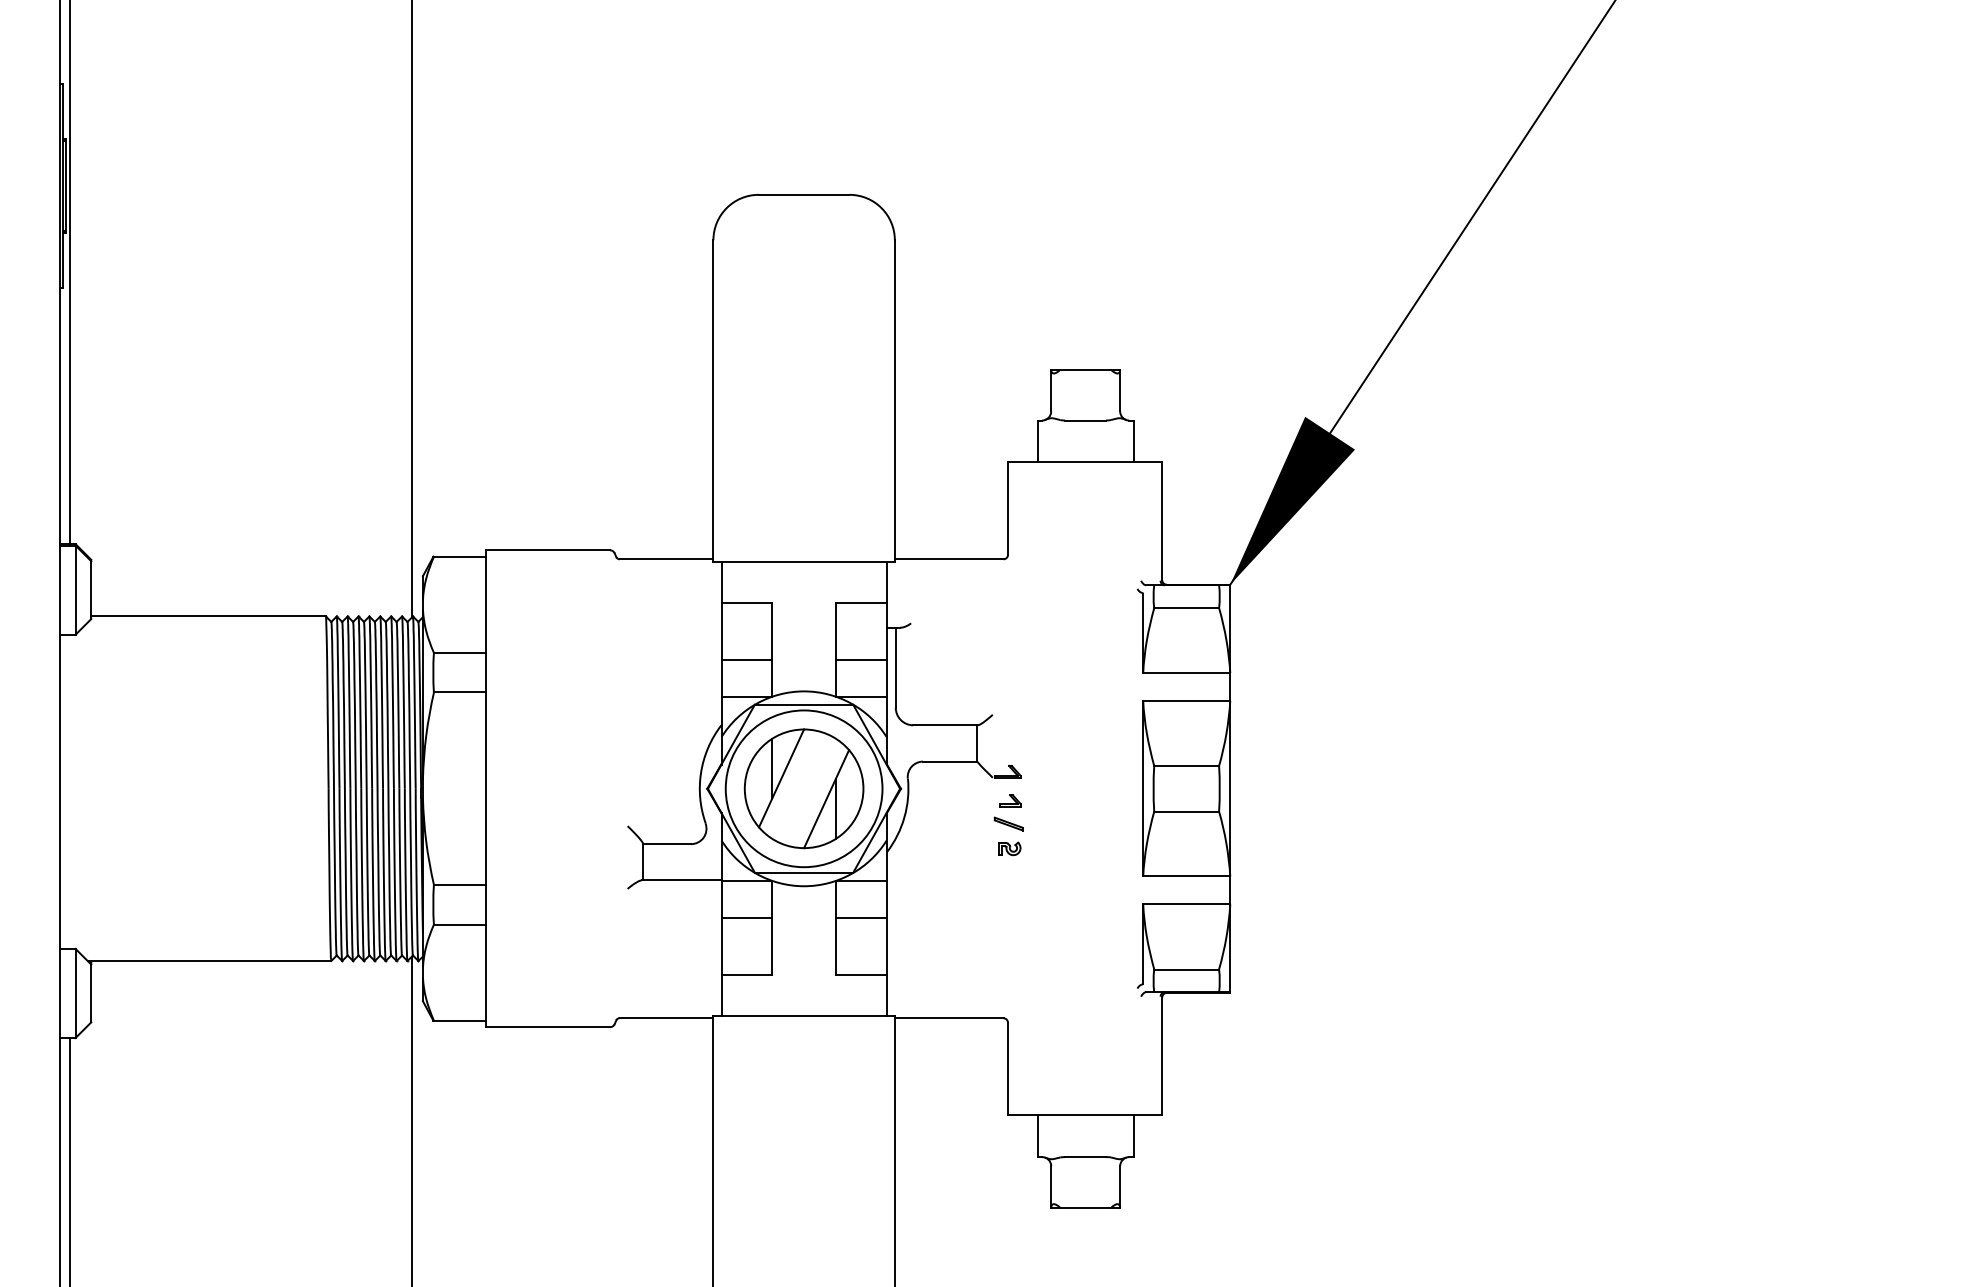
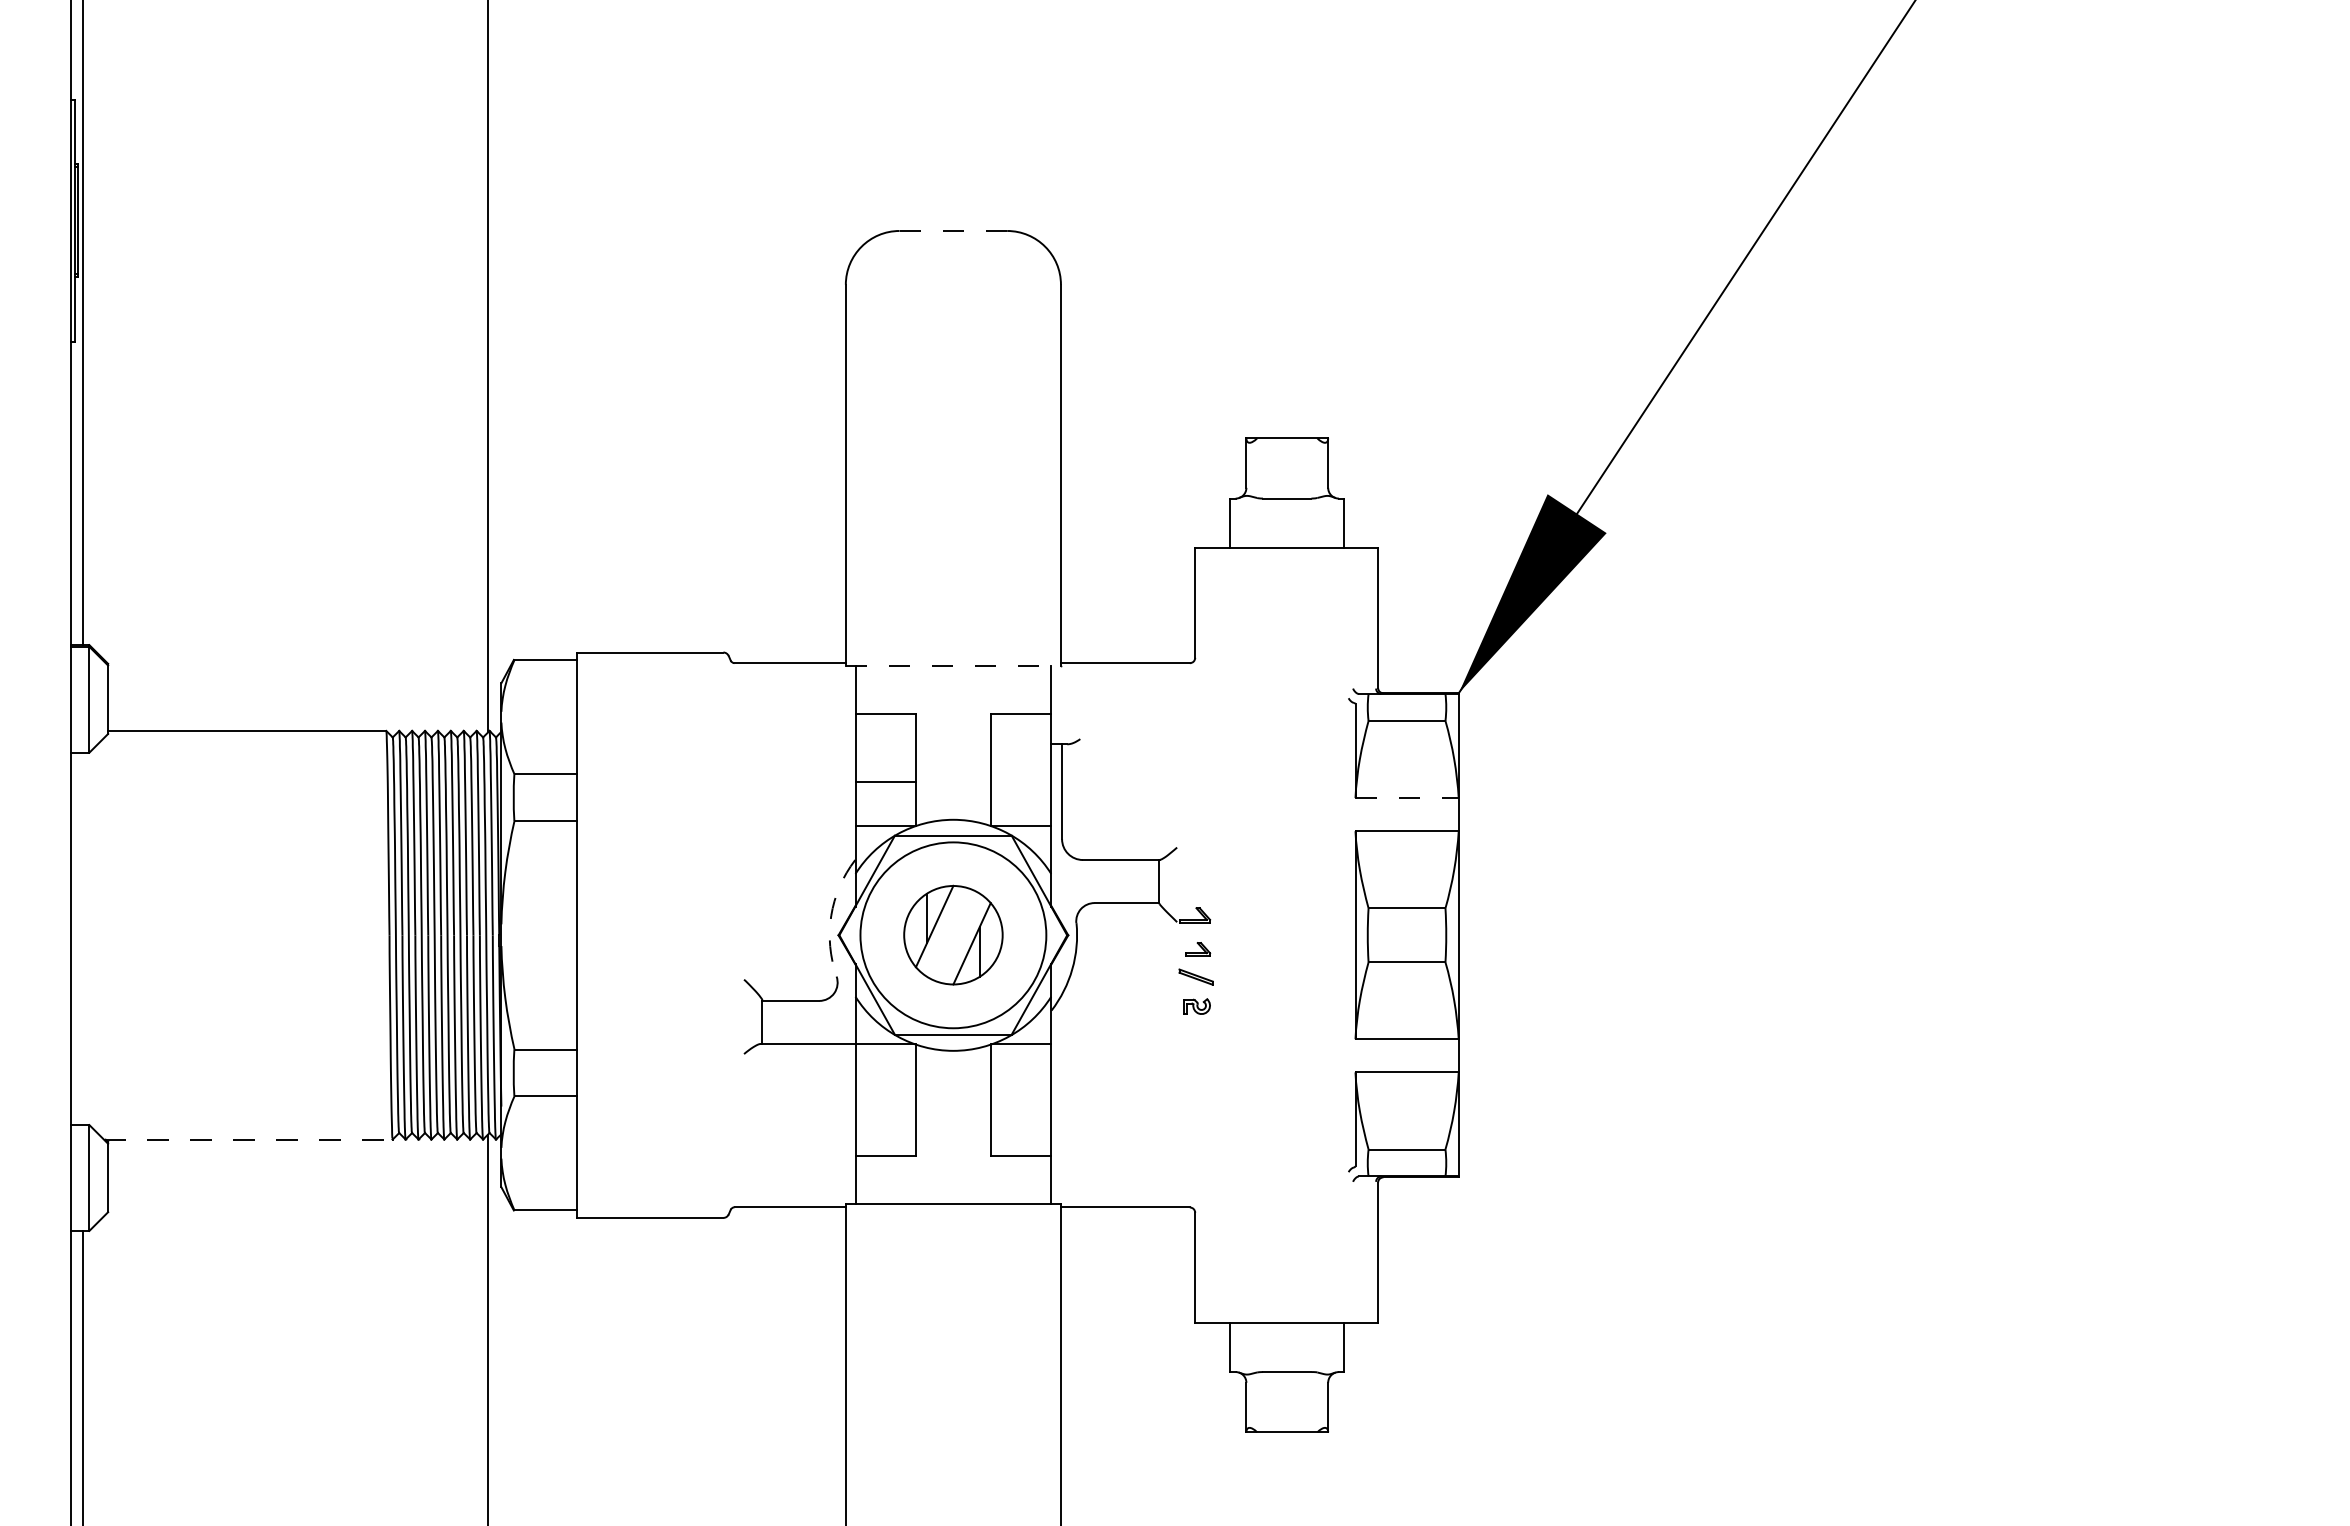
line: (804, 194) -> (953, 230), solid -> dashed
line: (804, 562) -> (953, 666), solid -> dashed
line: (861, 659) -> (1021, 782), removed
line: (1187, 673) -> (1407, 798), solid -> dashed
arc: (701, 772) -> (831, 915), solid -> dashed
part: (804, 788) -> (953, 934), size x0.7
line: (746, 917) -> (885, 1088), removed
line: (861, 917) -> (1021, 1088), removed
line: (209, 961) -> (248, 1139), solid -> dashed

